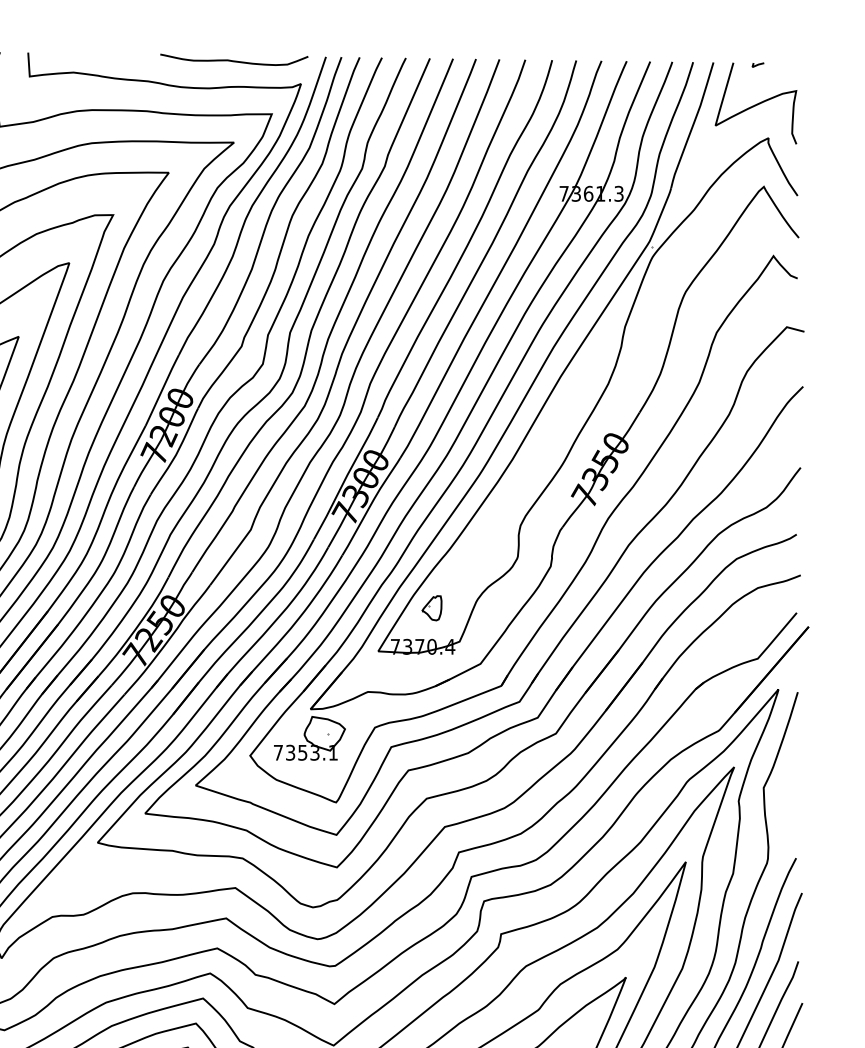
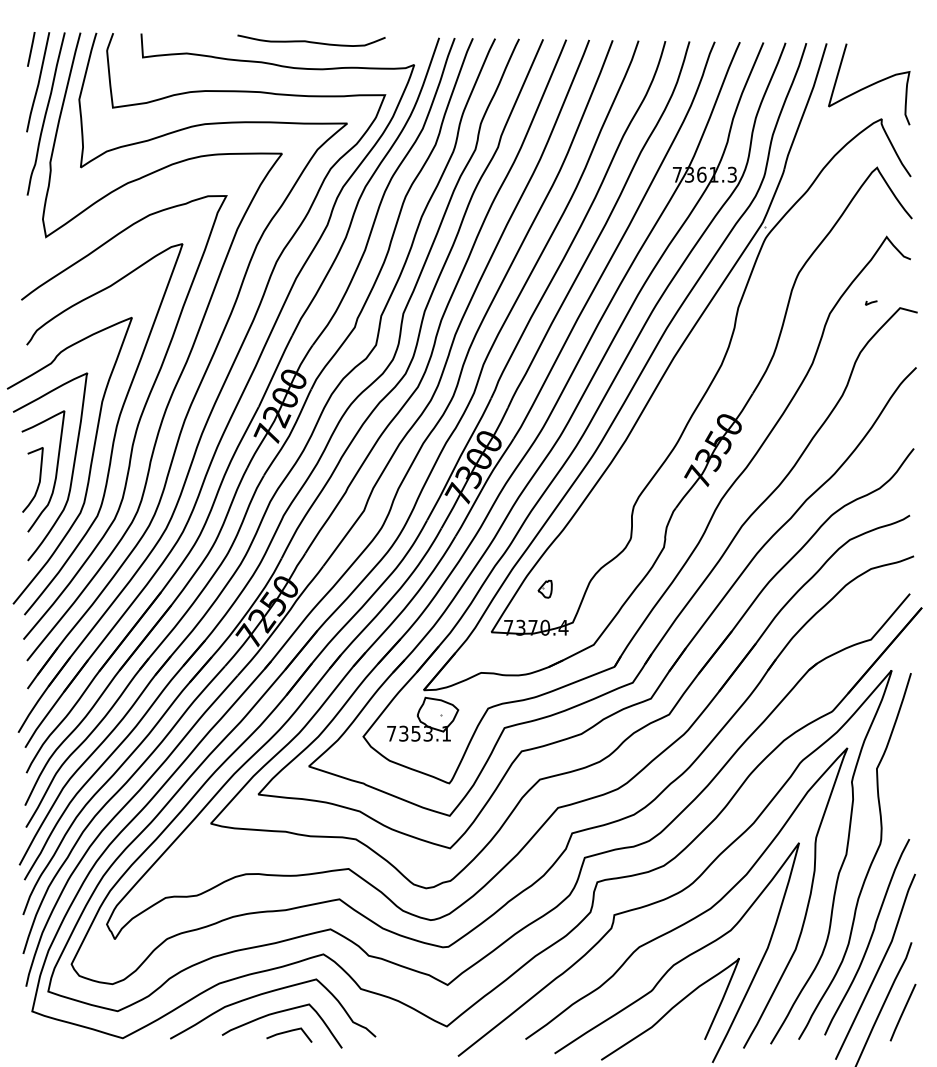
curve: (234, 60) -> (311, 41), moved
line: (758, 64) -> (871, 302), moved
part: (431, 608) -> (544, 589), size x0.7

